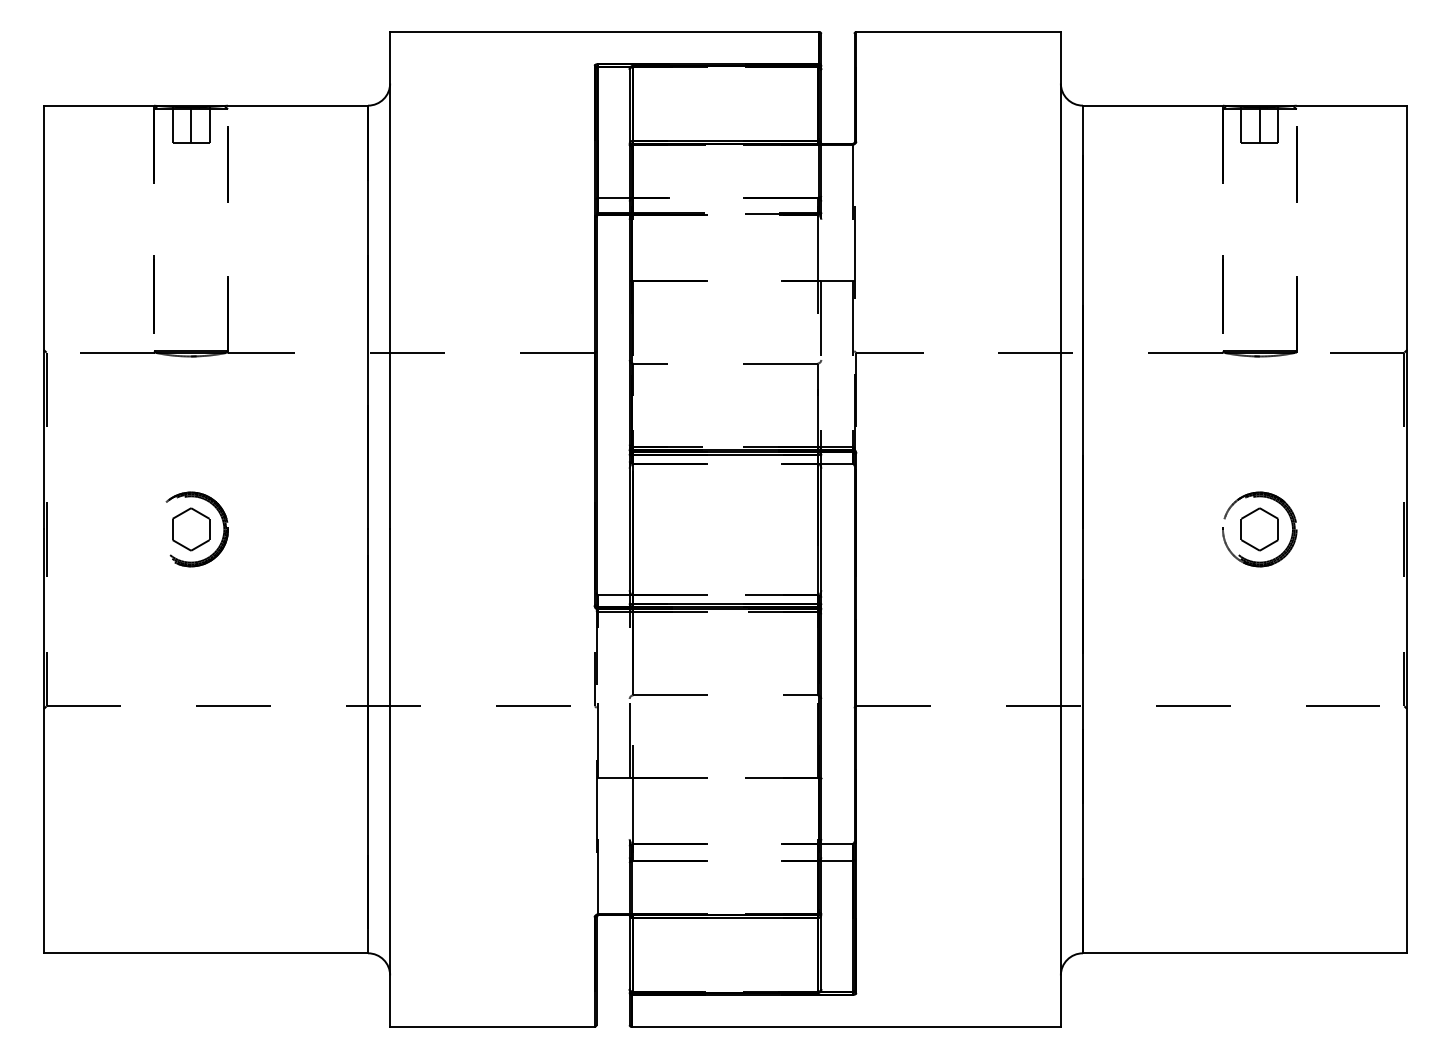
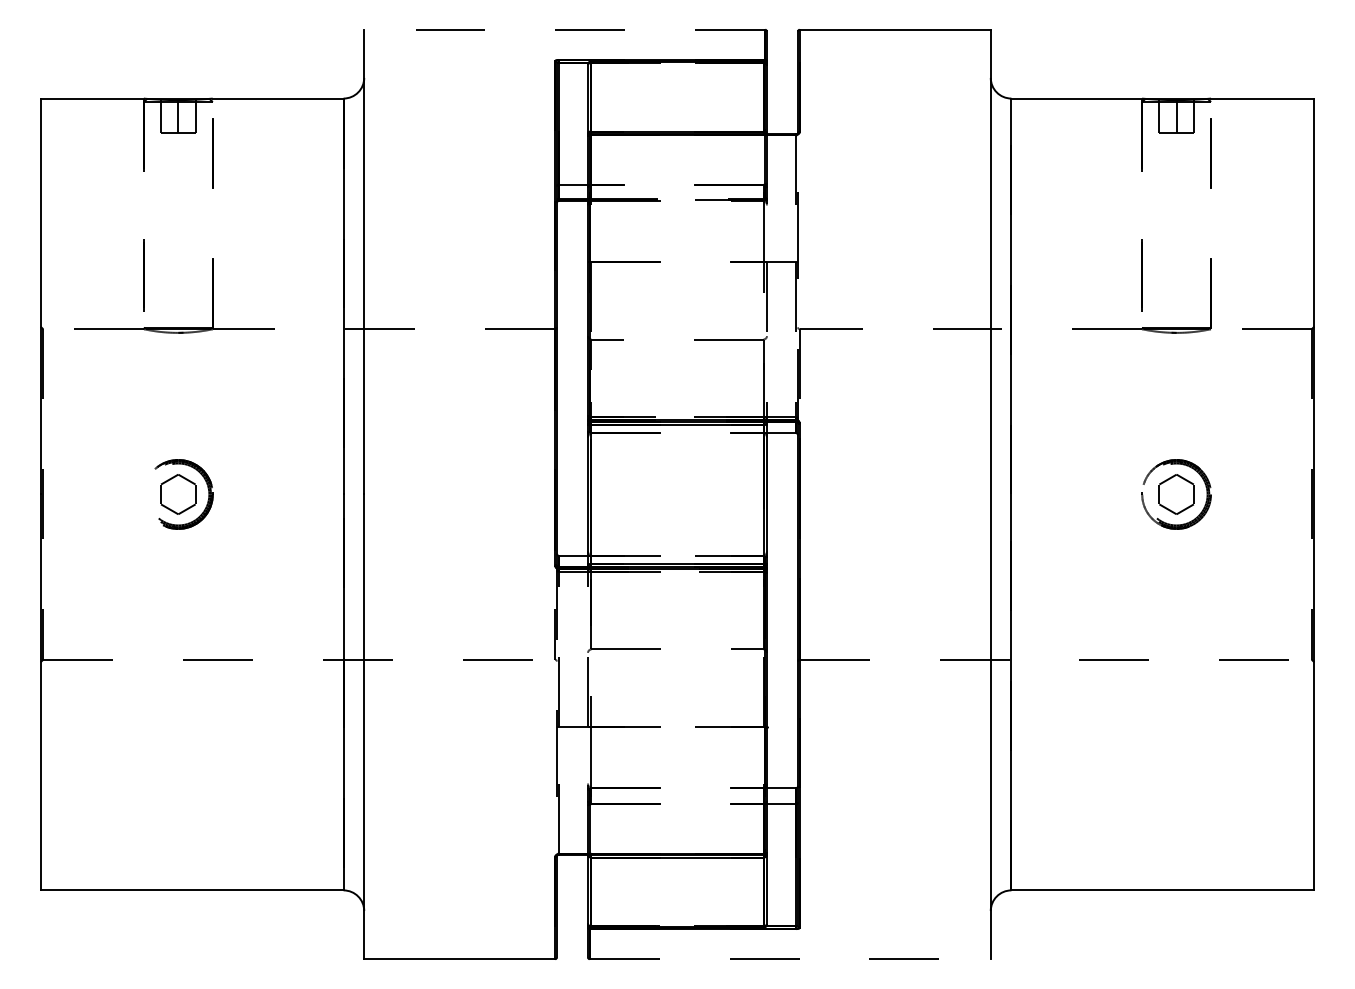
line: (604, 31) -> (564, 29), solid -> dashed
line: (846, 1027) -> (790, 959), solid -> dashed

